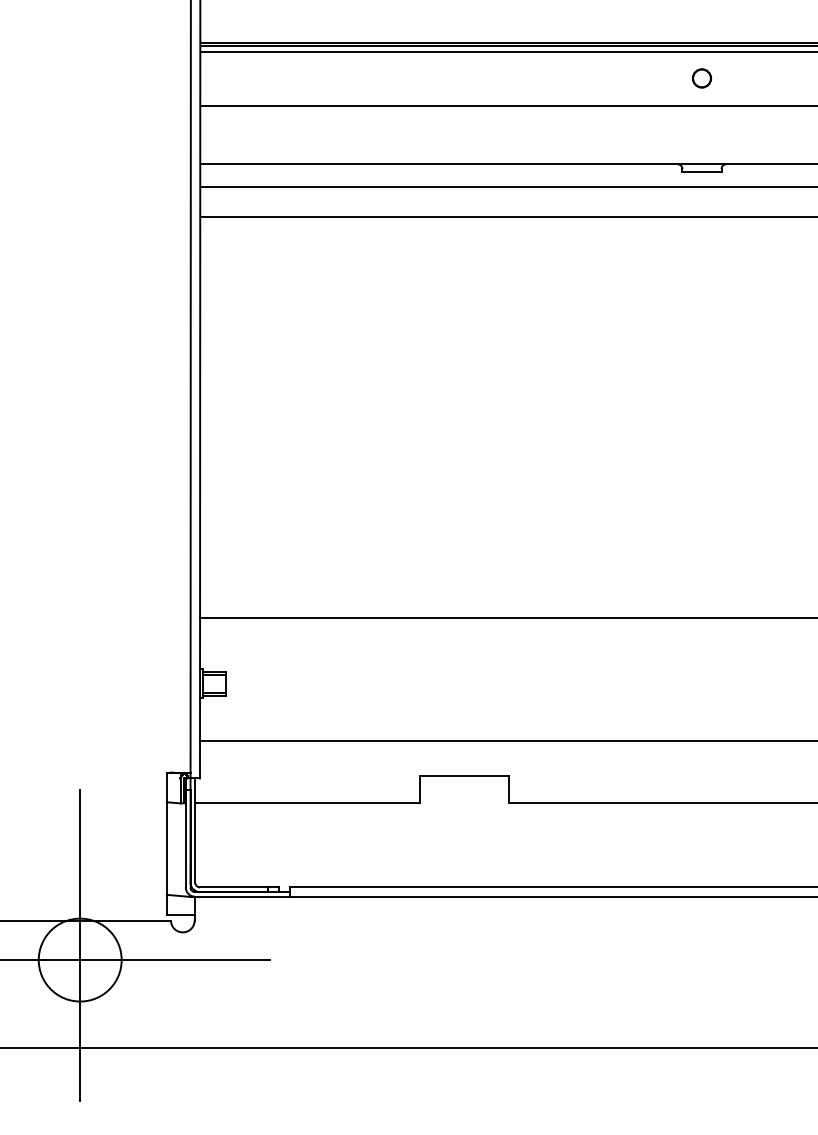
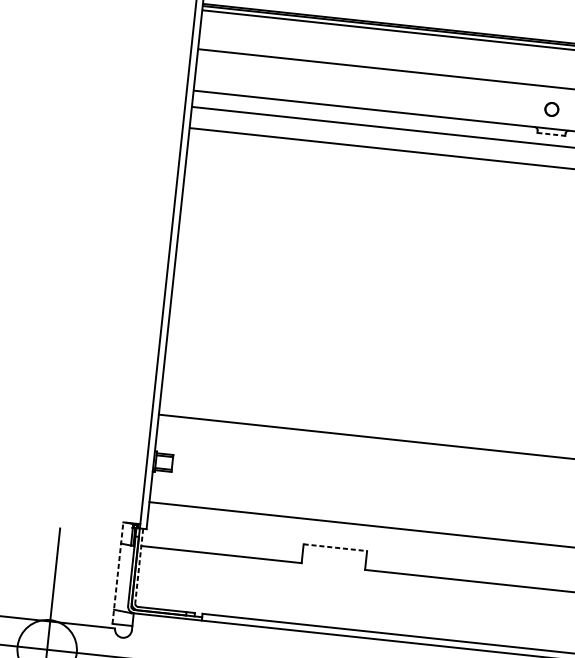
circle: (701, 78) -> (551, 109), moved
line: (702, 172) -> (551, 134), solid -> dashed
line: (464, 776) -> (335, 547), solid -> dashed
line: (195, 831) -> (139, 566), solid -> dashed
line: (166, 843) -> (117, 573), solid -> dashed

